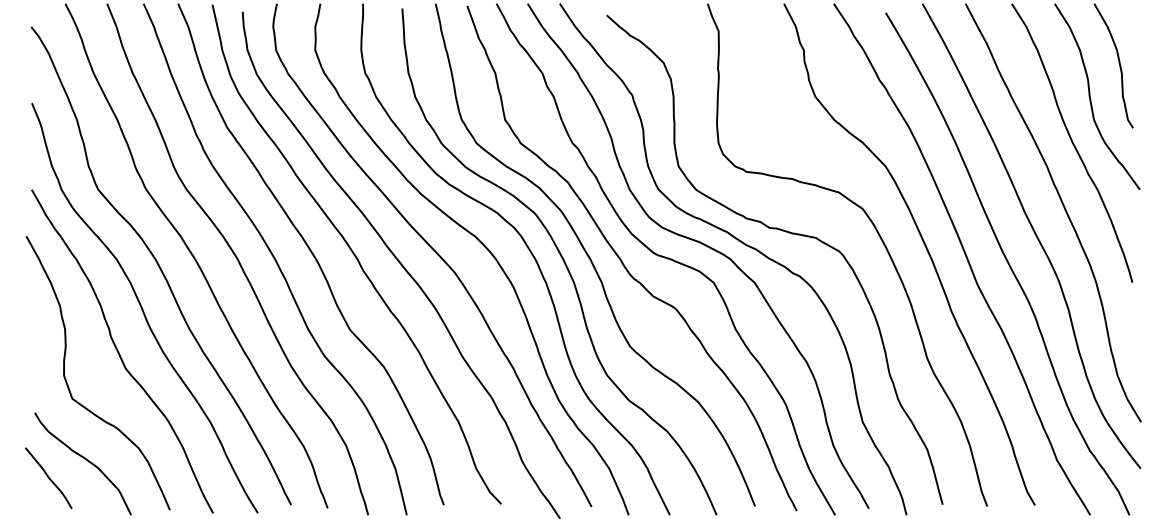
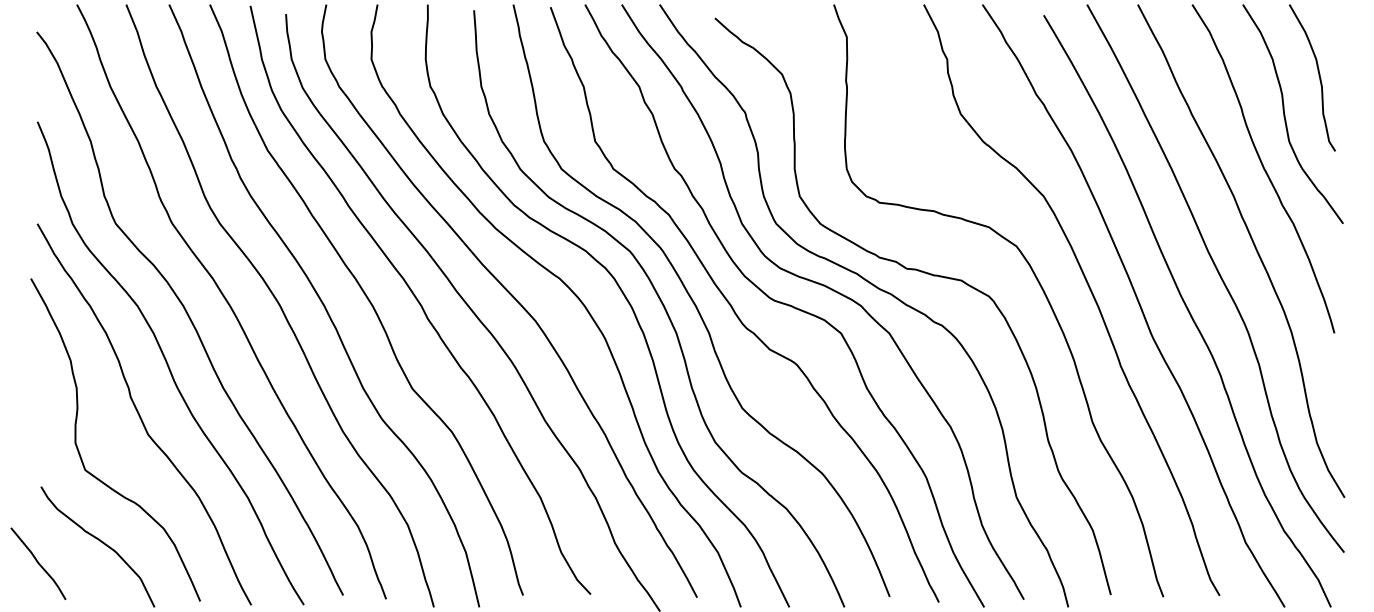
curve: (48, 478) -> (38, 563), moved

